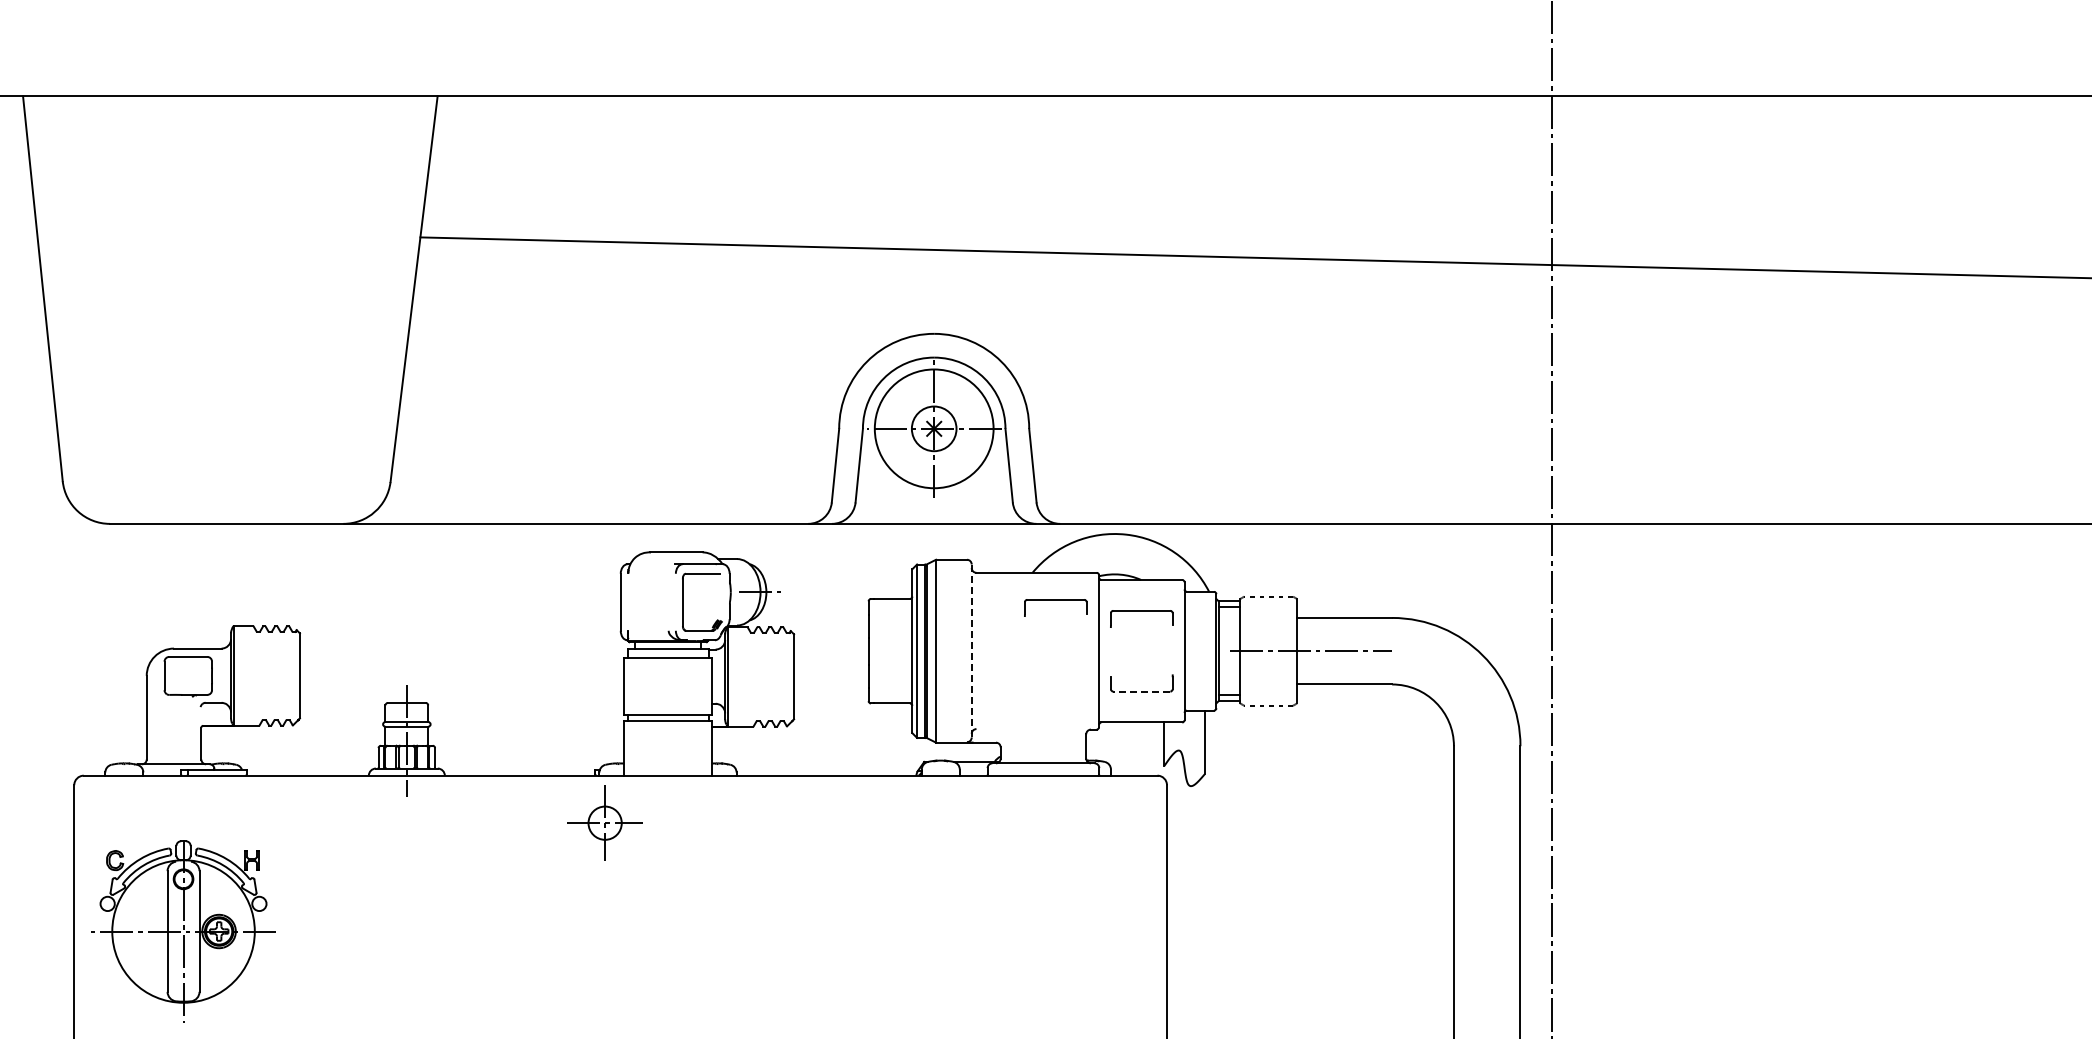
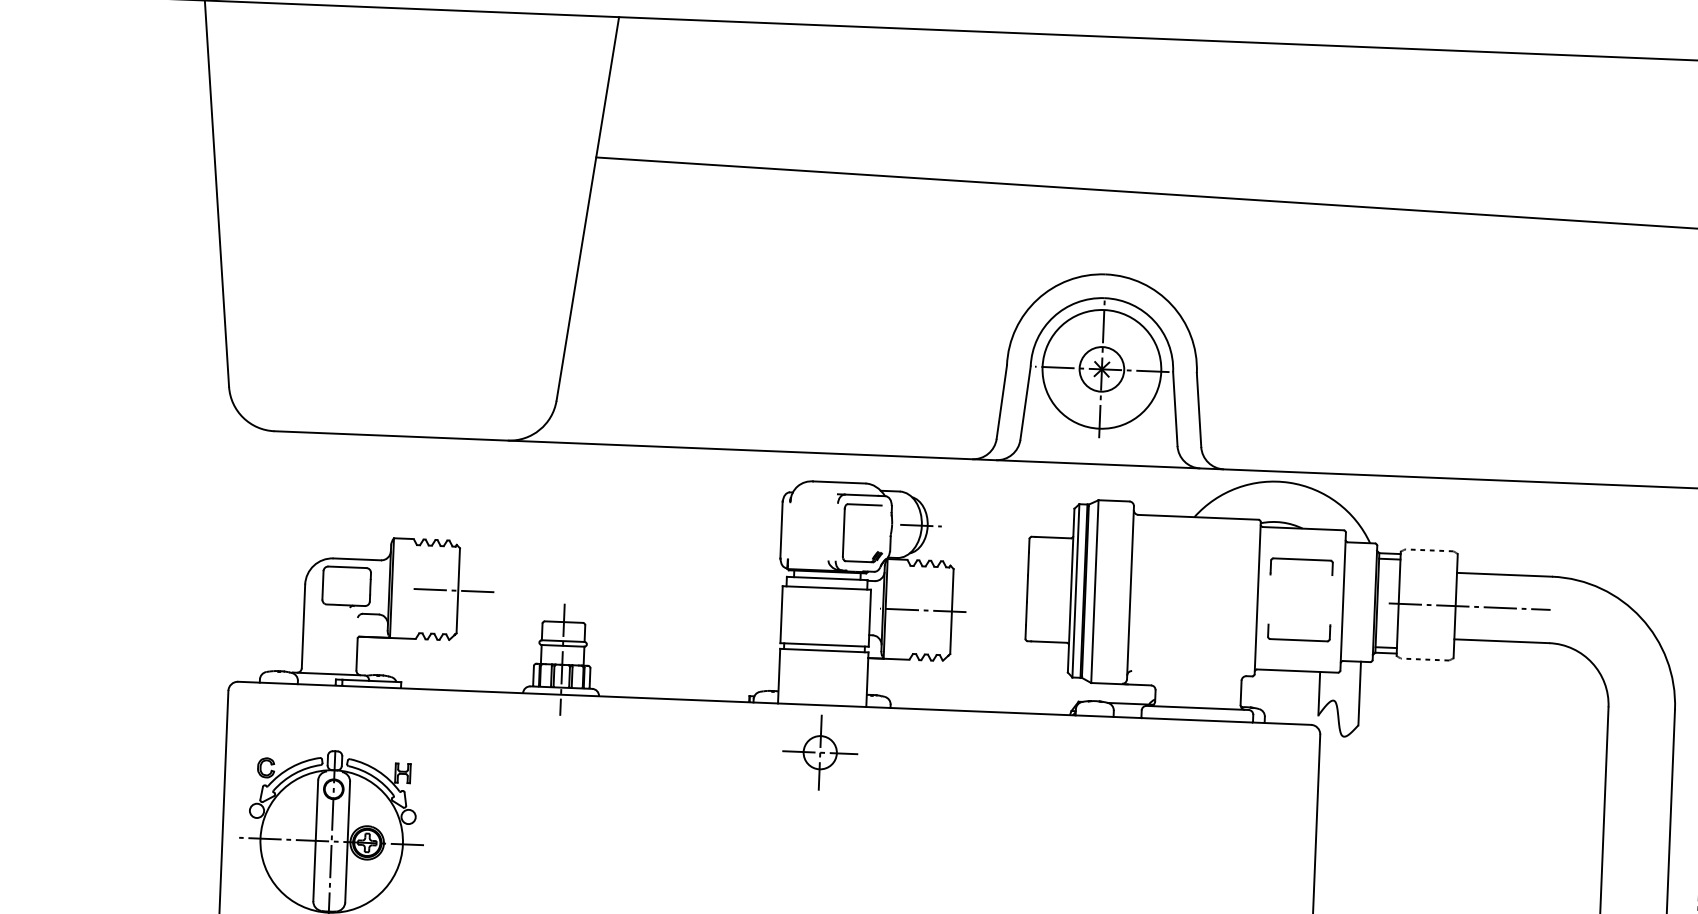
part: (1055, 600) -> (1216, 545), removed
line: (971, 650) -> (1130, 592), dashed -> solid
line: (296, 675) -> (454, 590), added
line: (765, 676) -> (923, 610), added
line: (1141, 691) -> (1298, 640), dashed -> solid
part: (604, 822) -> (819, 751), moved

